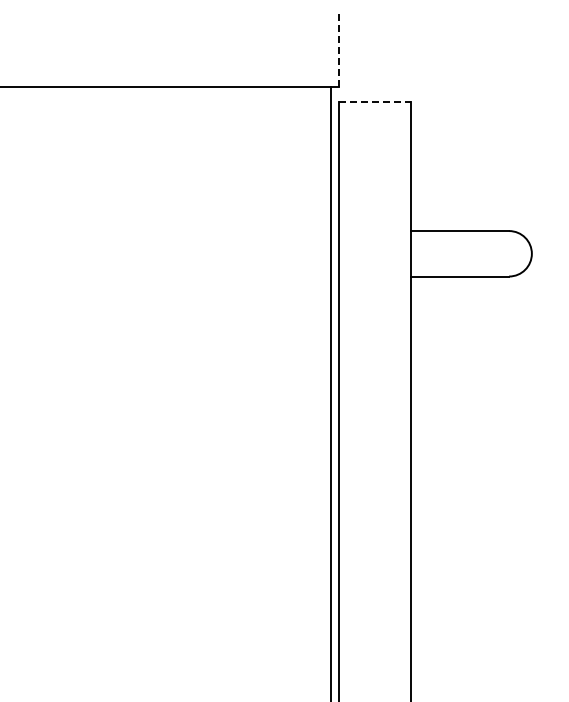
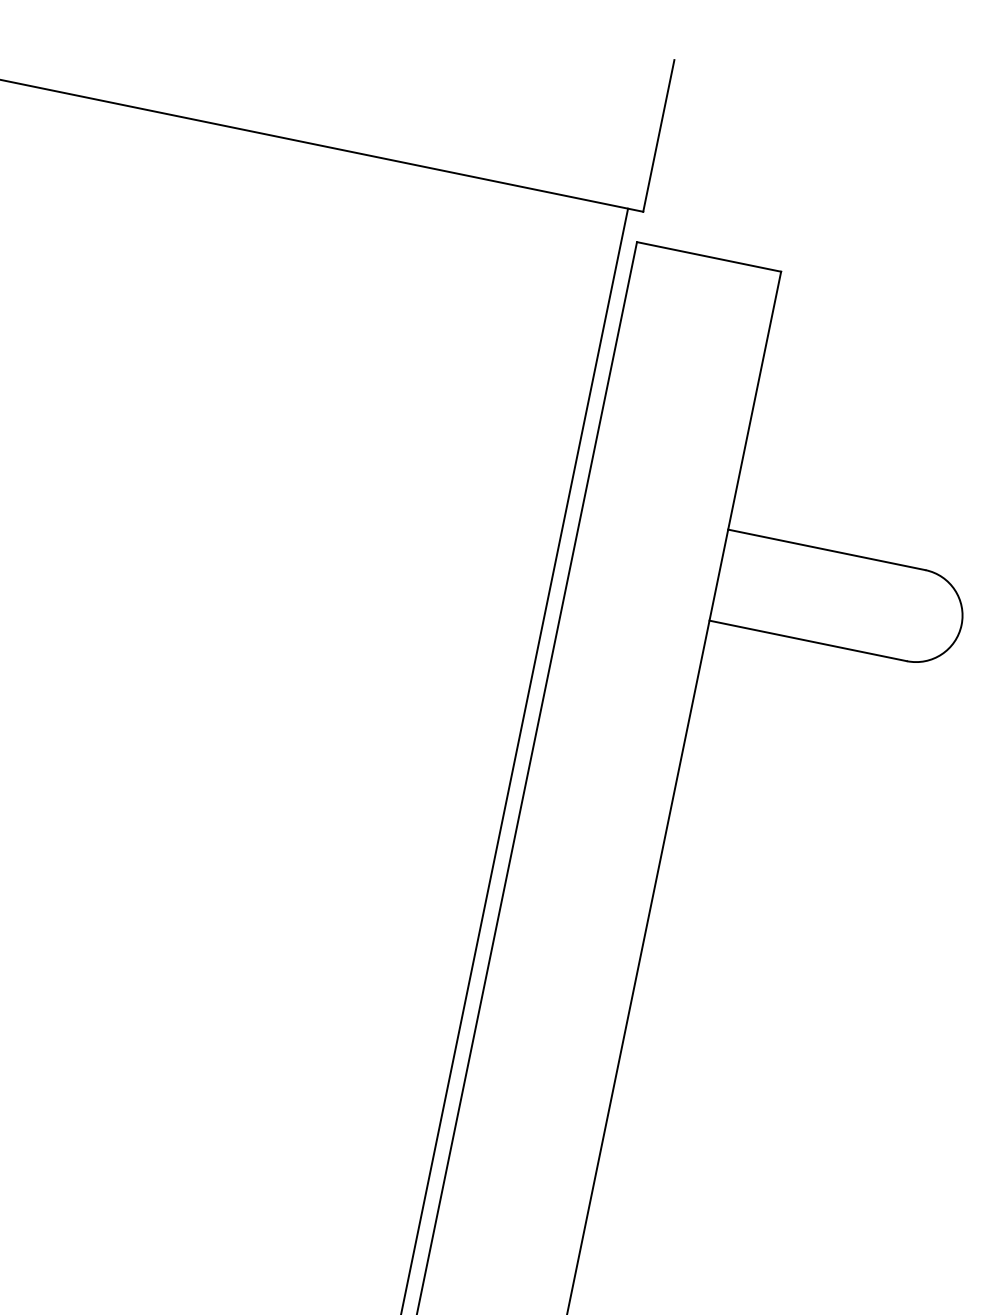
line: (338, 49) -> (658, 136), dashed -> solid
line: (374, 102) -> (708, 257), dashed -> solid

